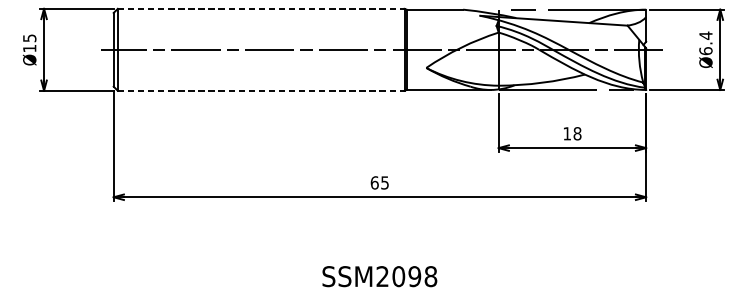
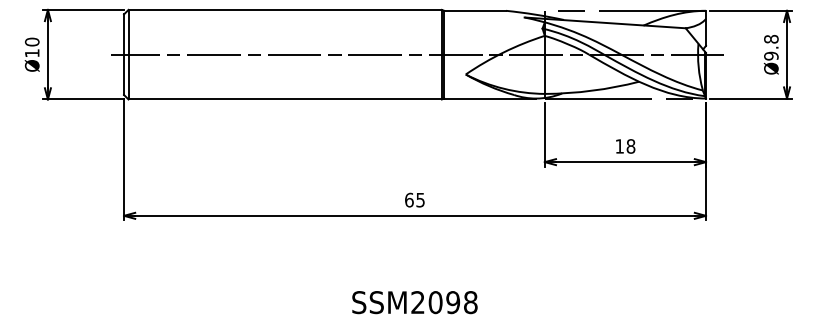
line: (261, 8) -> (285, 9), dashed -> solid
text: (29, 37) -> (31, 41), Ø15 -> Ø10
text: (706, 43) -> (771, 47), Ø6.4 -> Ø9.8
line: (261, 90) -> (285, 99), dashed -> solid

